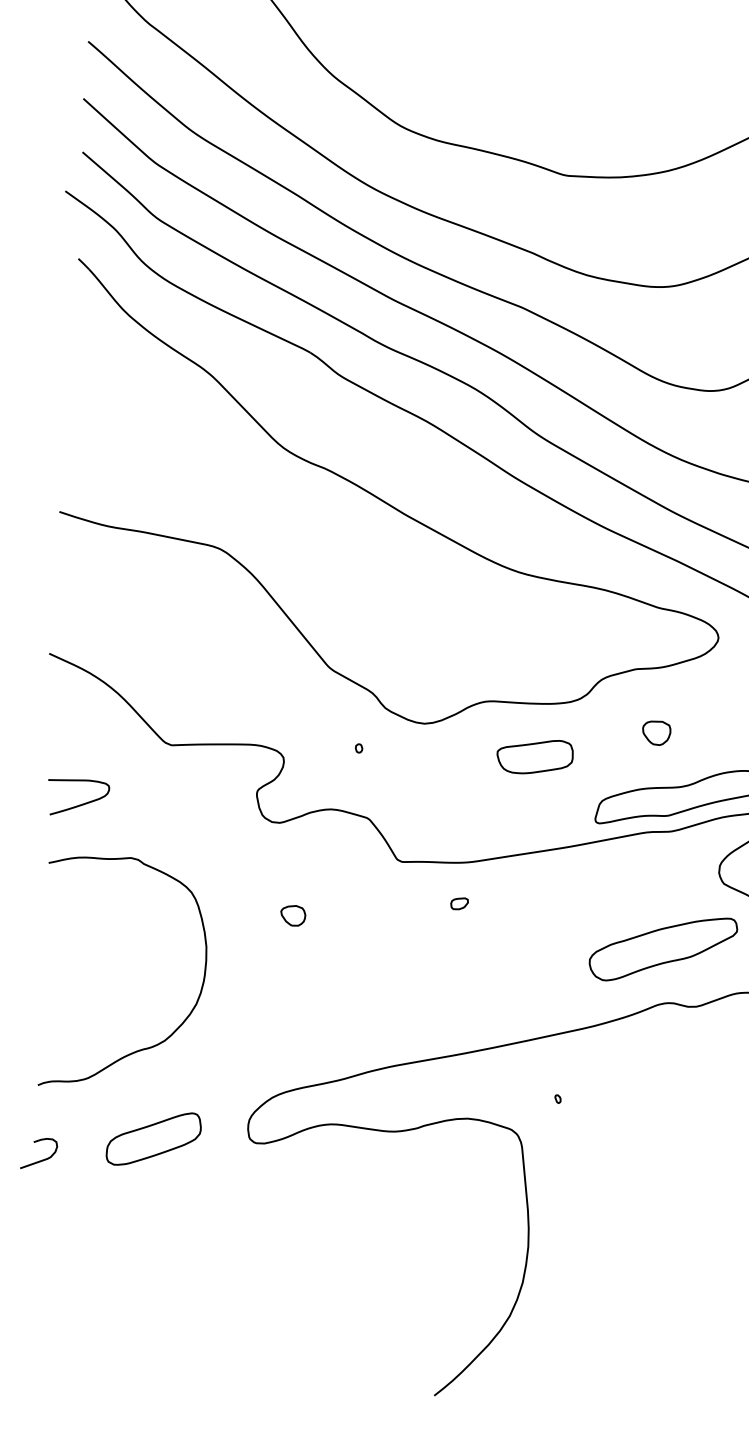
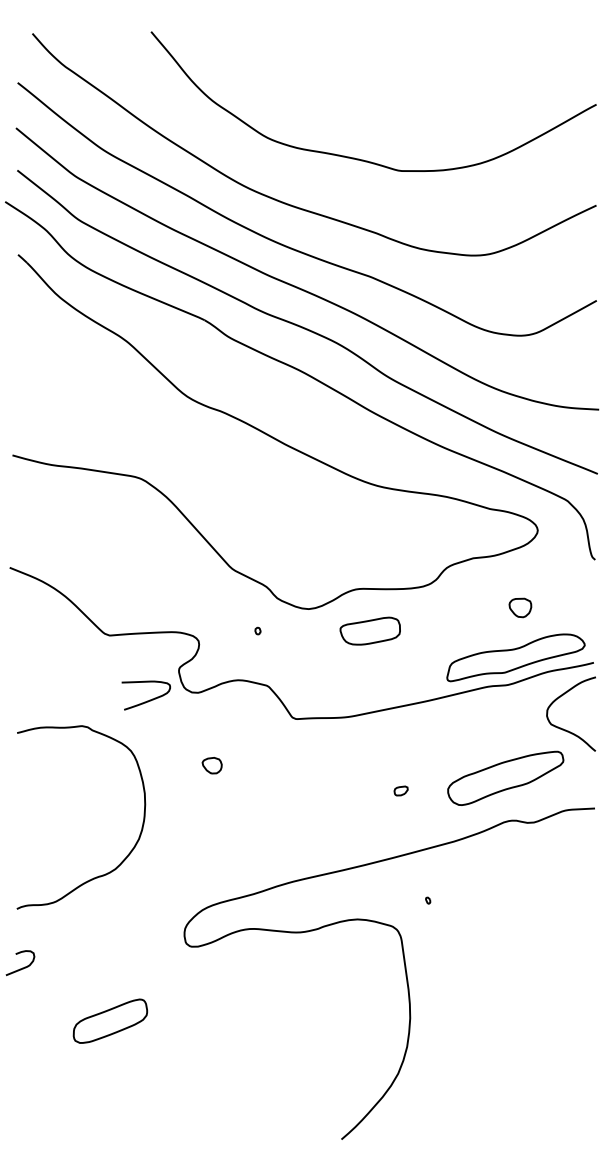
part: (656, 732) -> (520, 607), moved
part: (534, 755) -> (369, 630), moved
curve: (79, 804) -> (147, 700), moved
part: (458, 903) -> (400, 790), moved
part: (153, 1138) -> (110, 1020), moved

